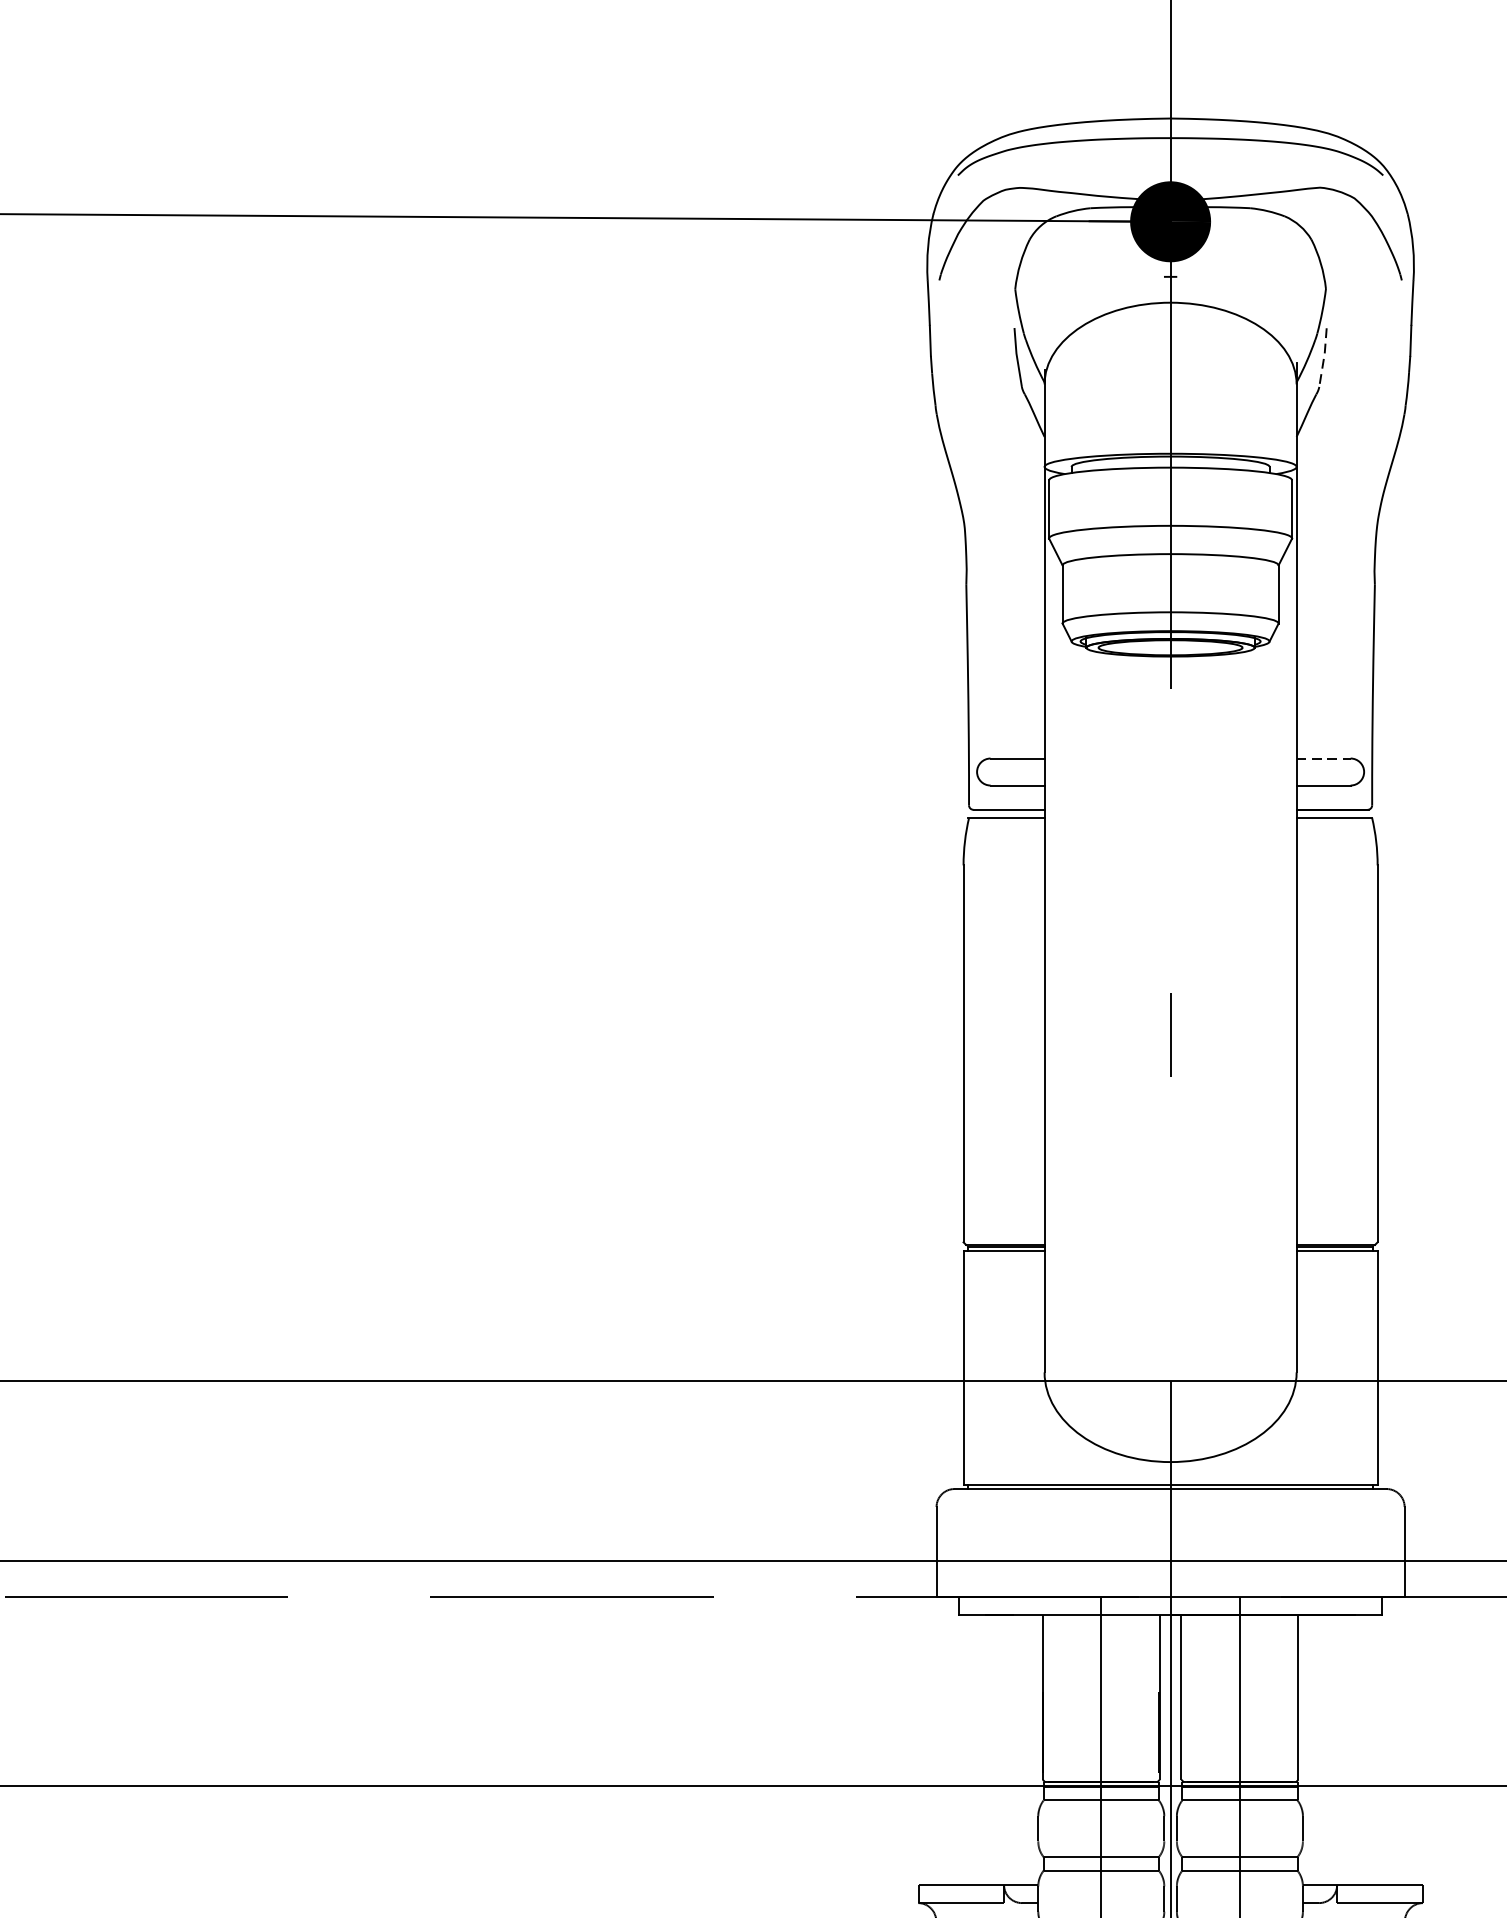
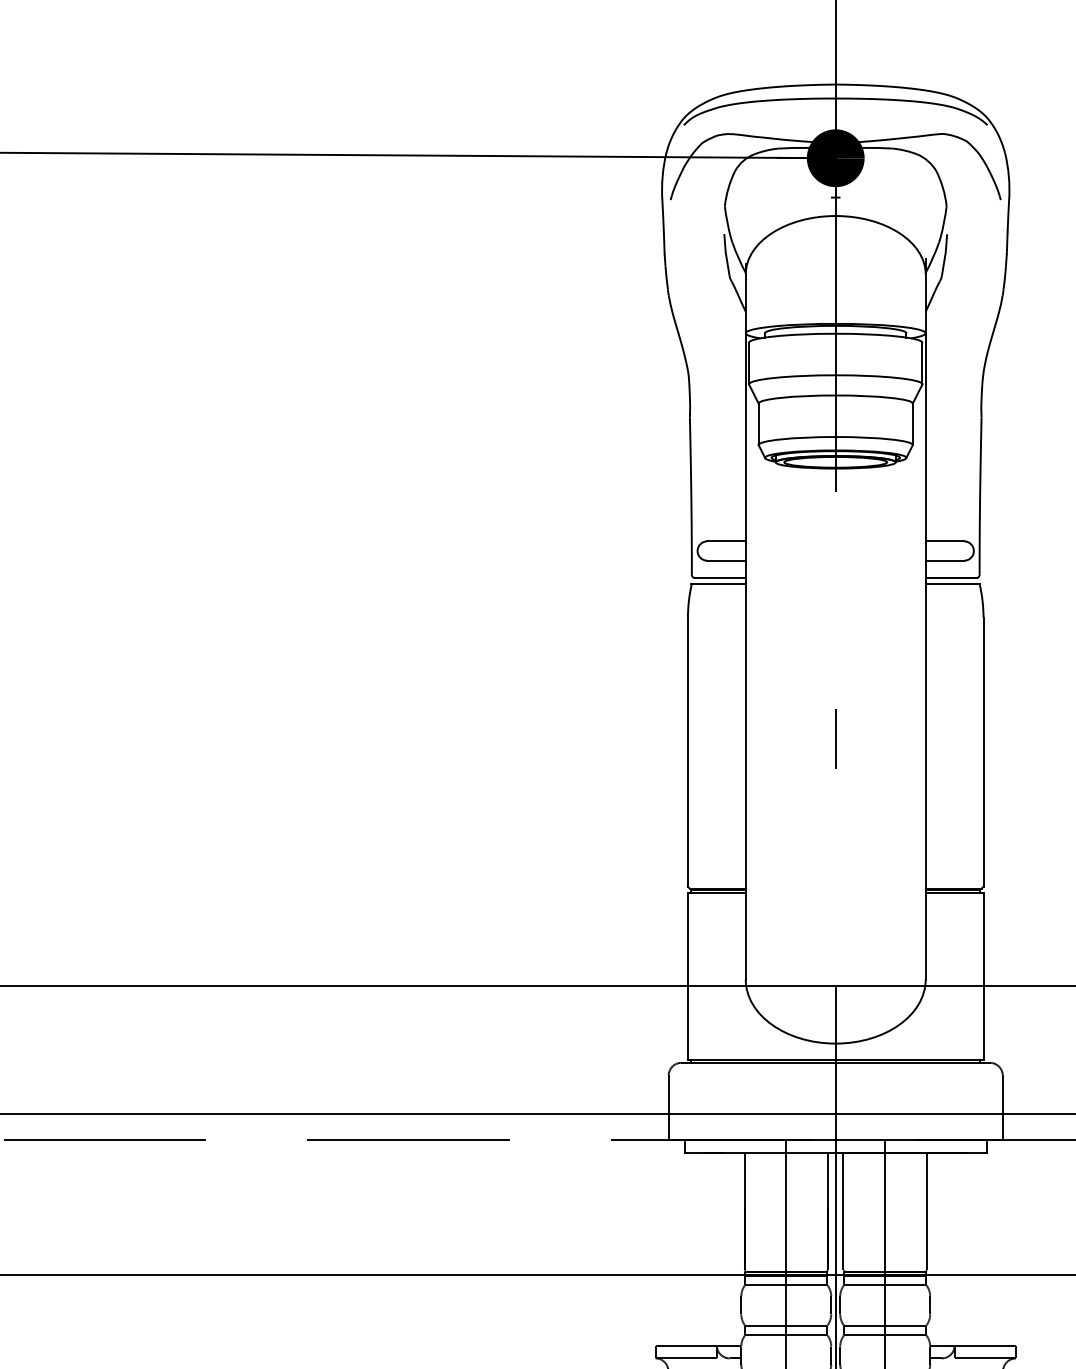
line: (1324, 358) -> (945, 255), dashed -> solid
line: (1324, 758) -> (945, 541), dashed -> solid

